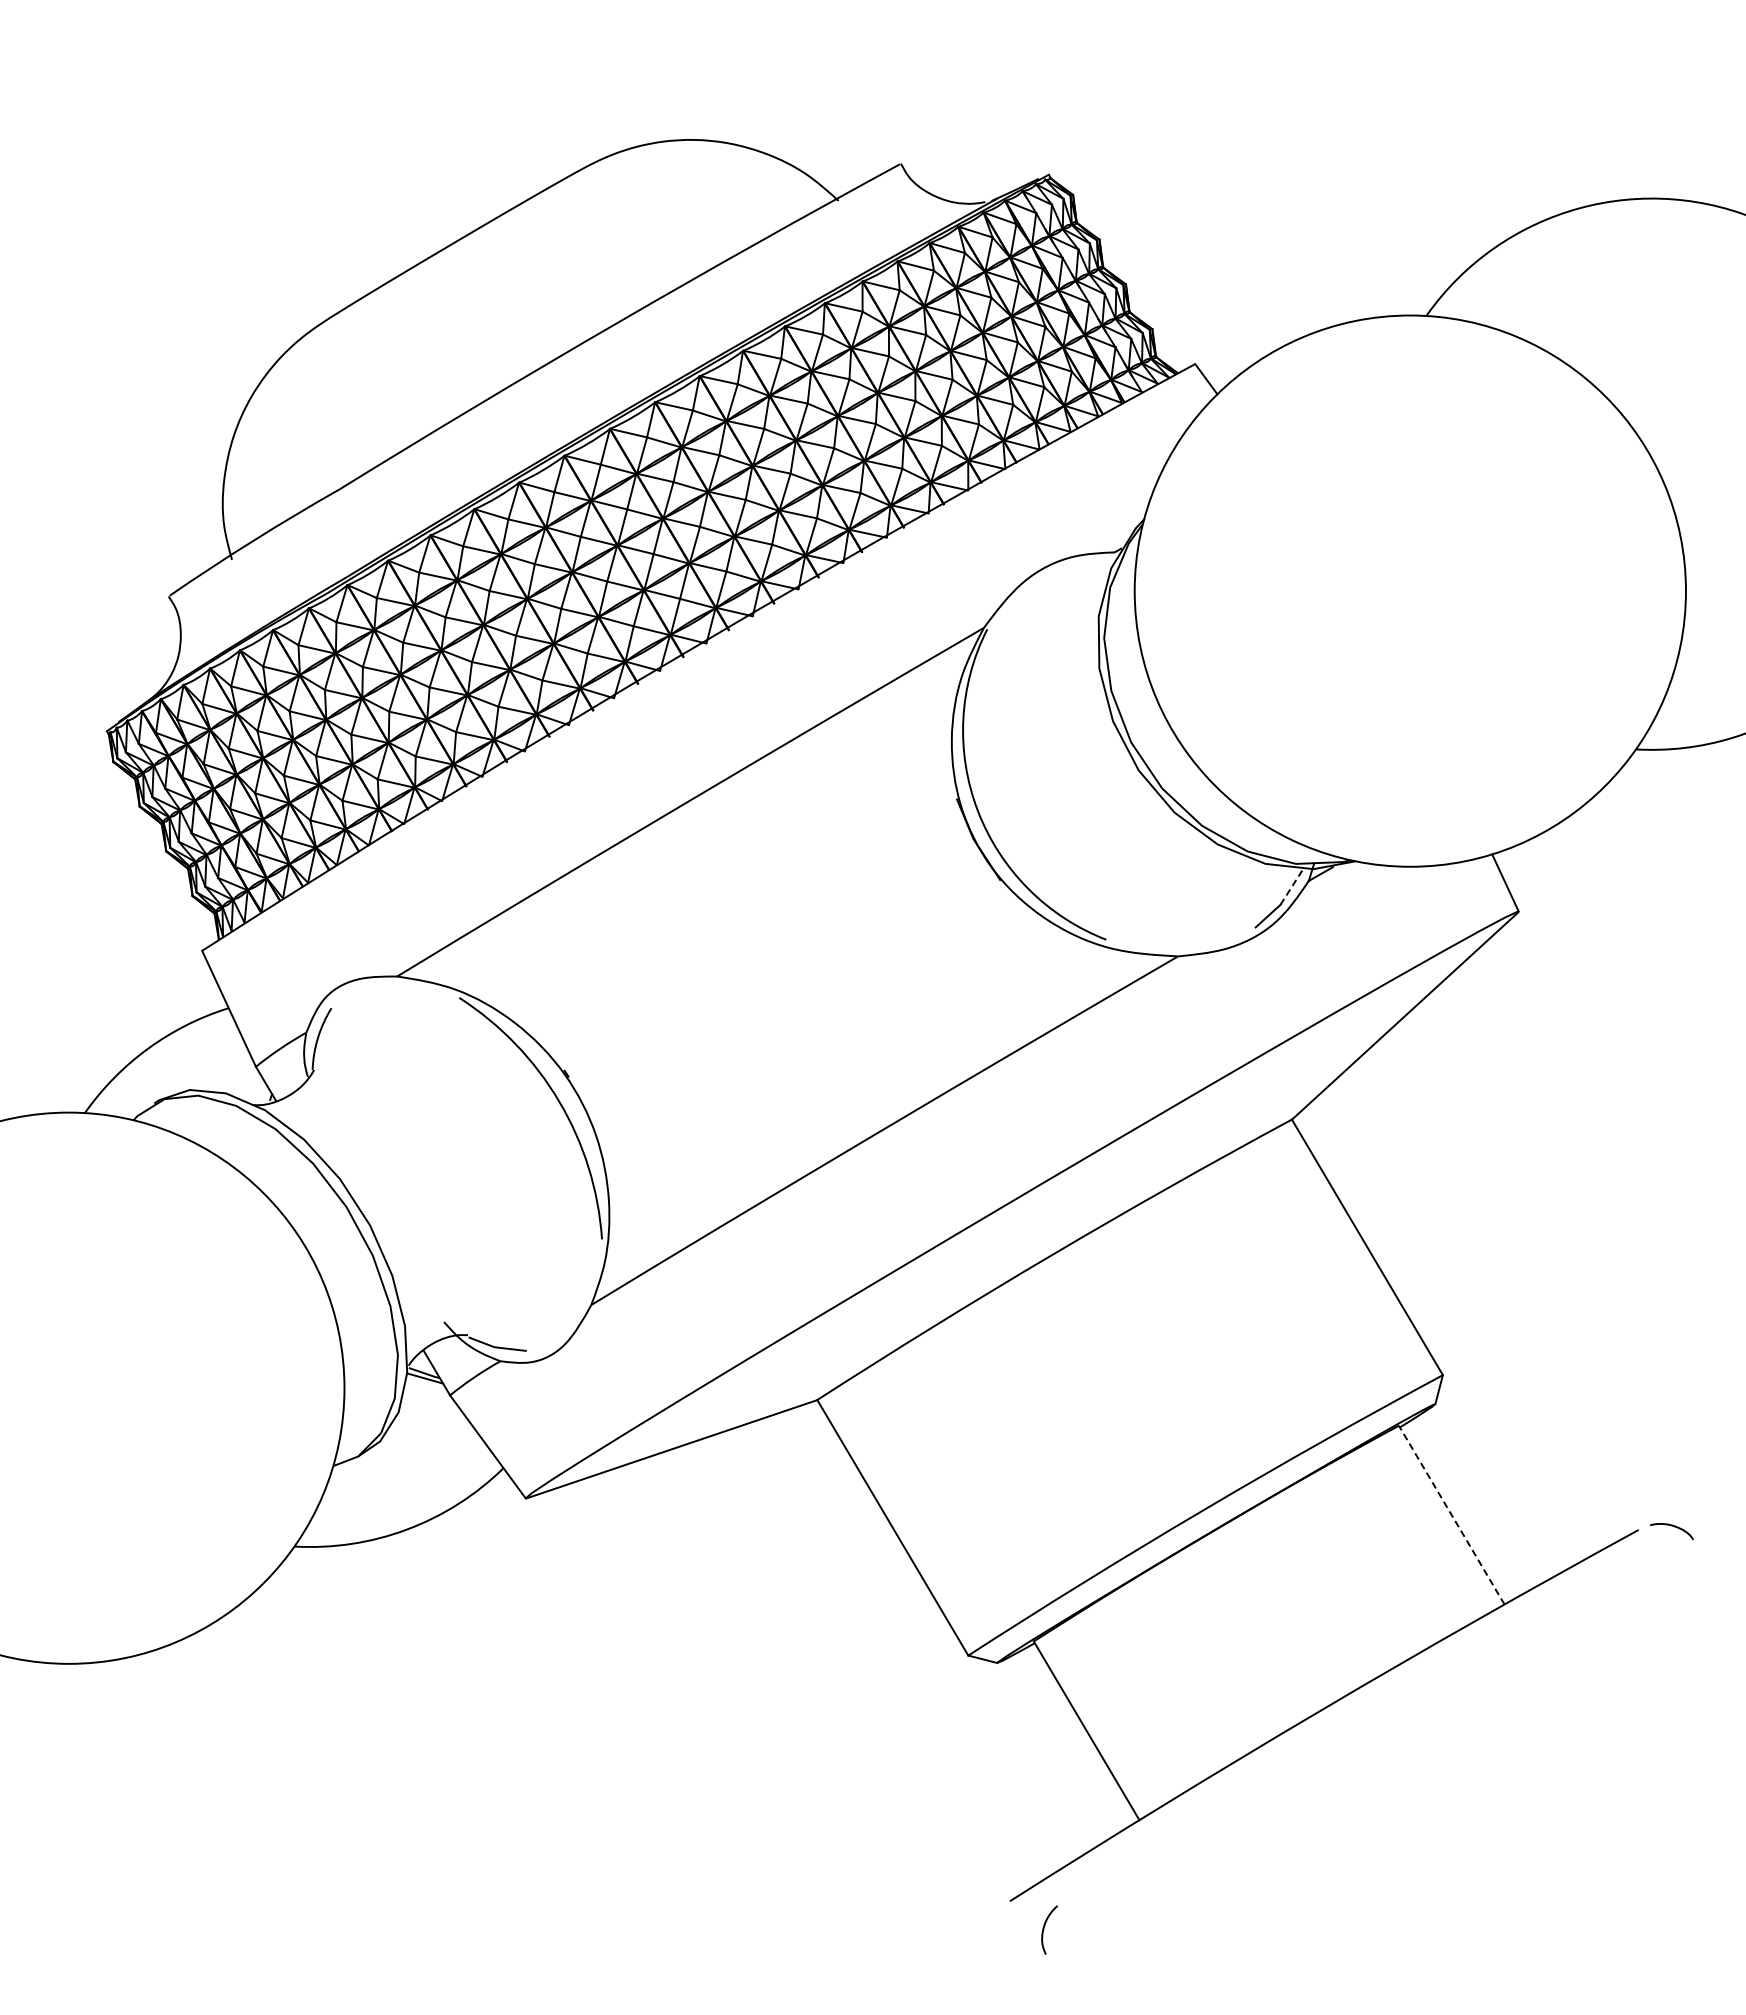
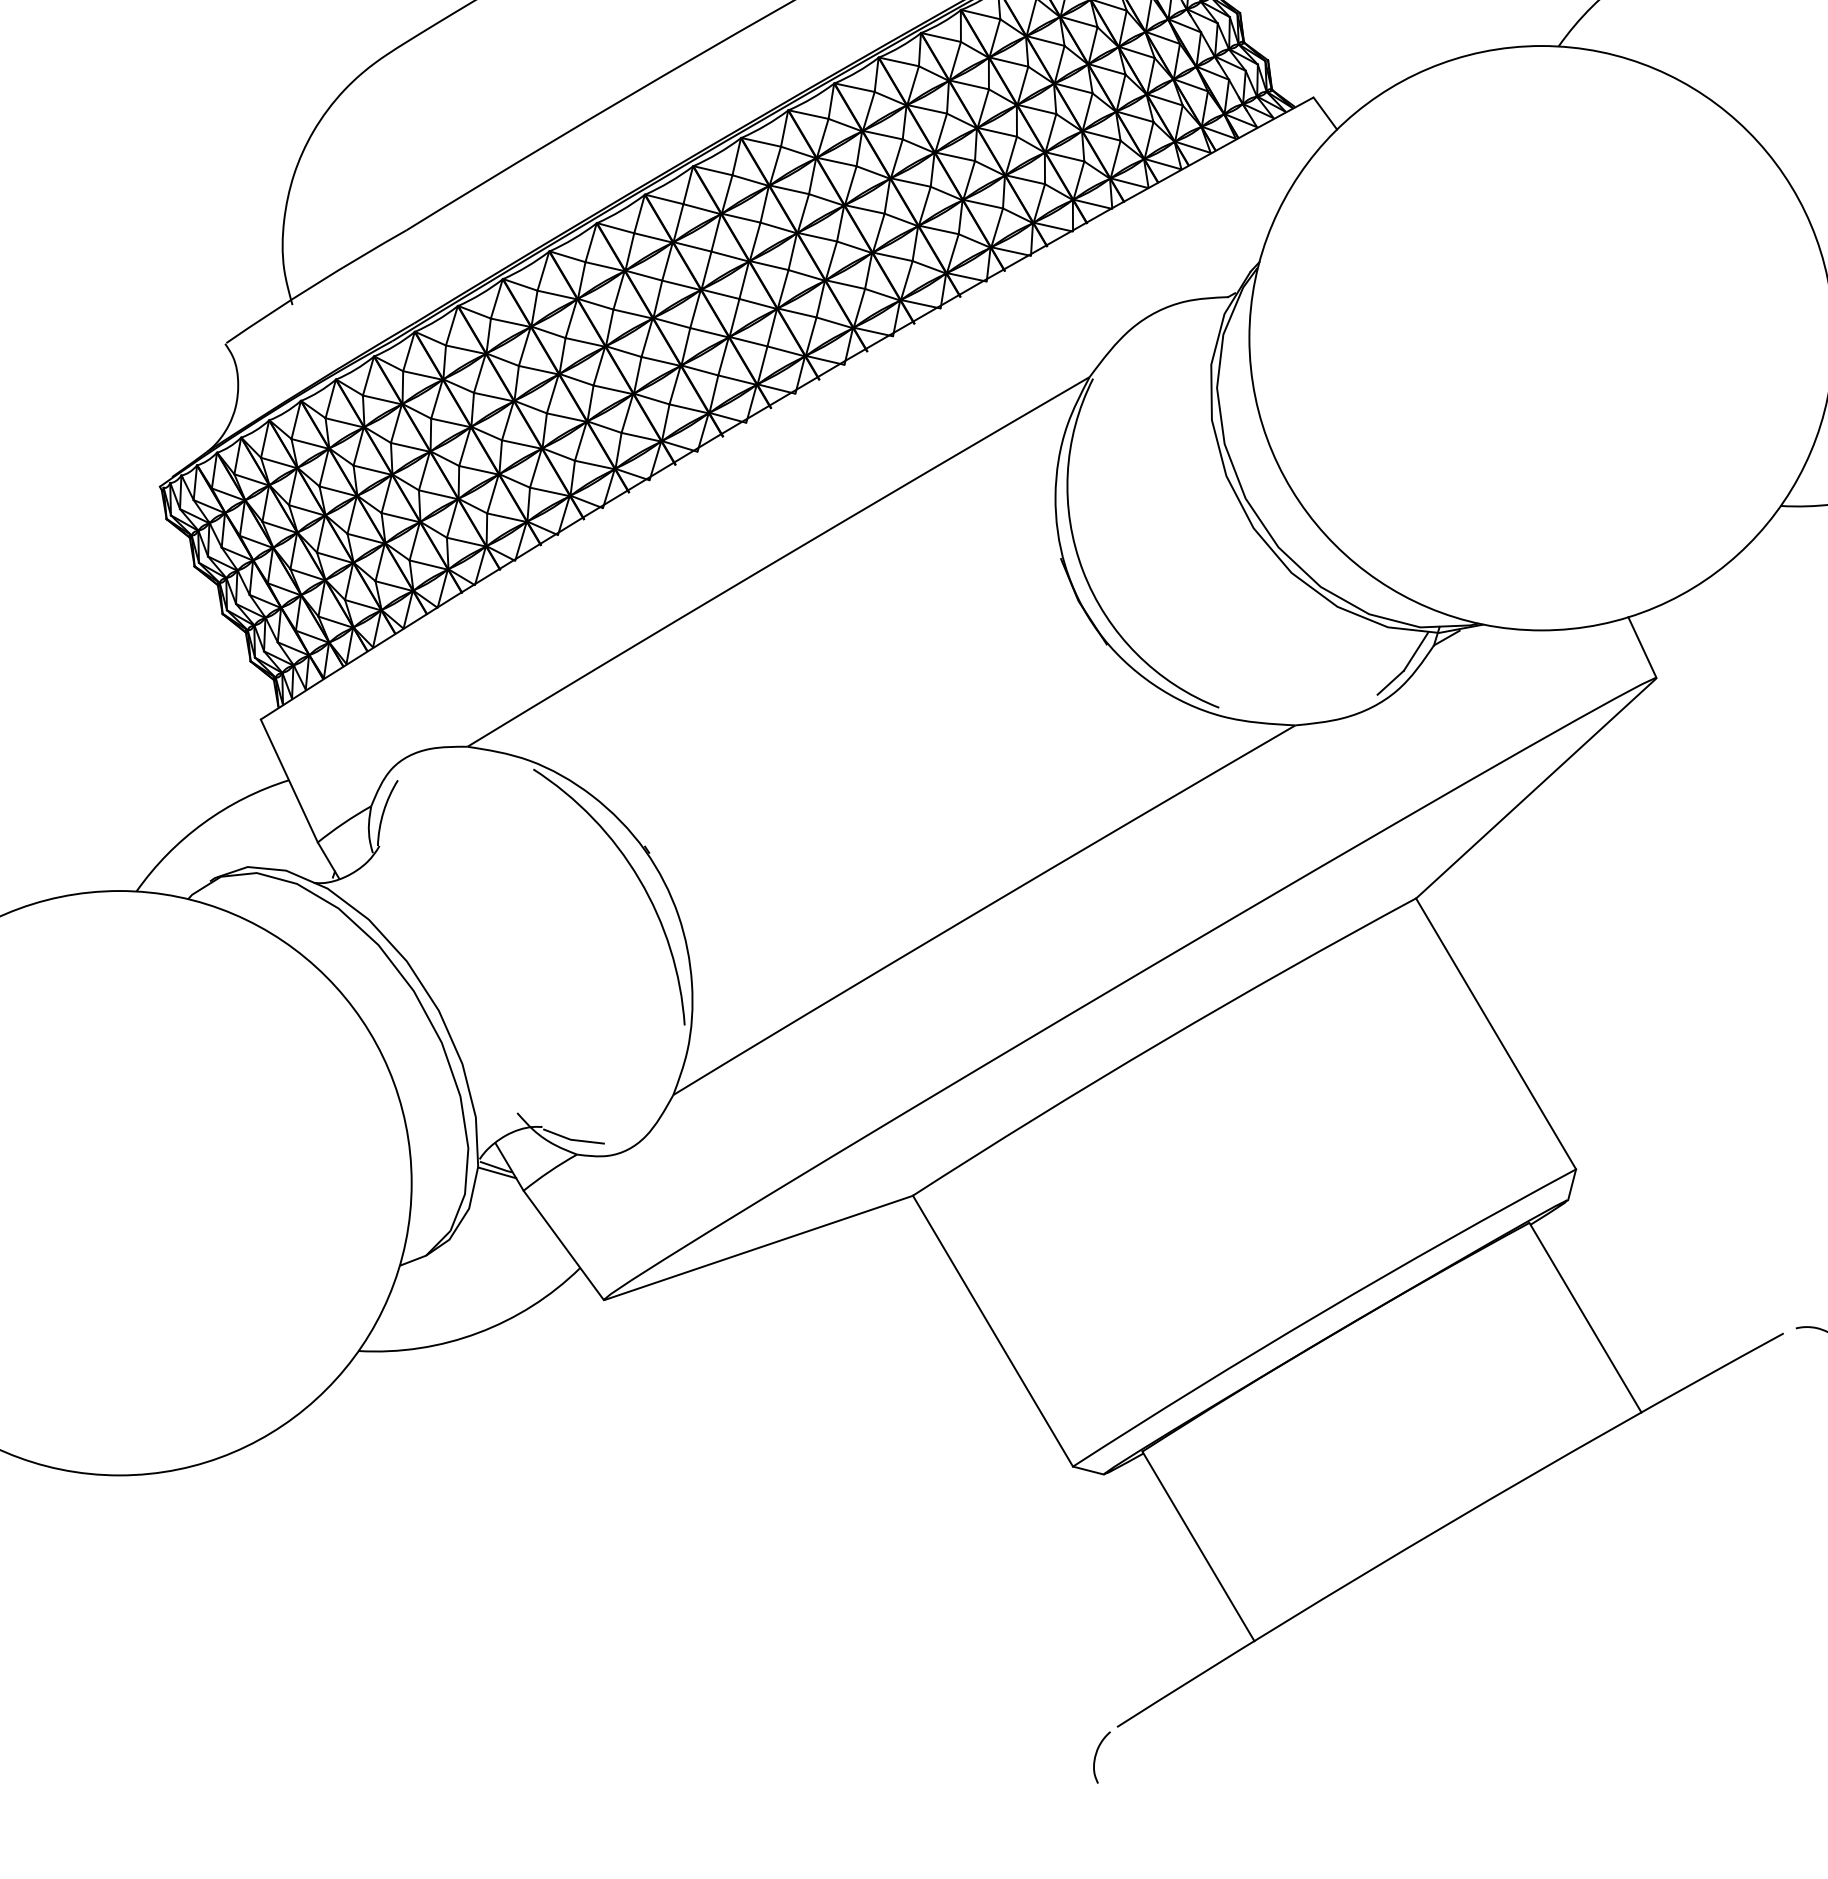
line: (1292, 886) -> (1416, 651), dashed -> solid
line: (1451, 1515) -> (1585, 1318), dashed -> solid
curve: (1045, 1926) -> (1097, 1753), moved

